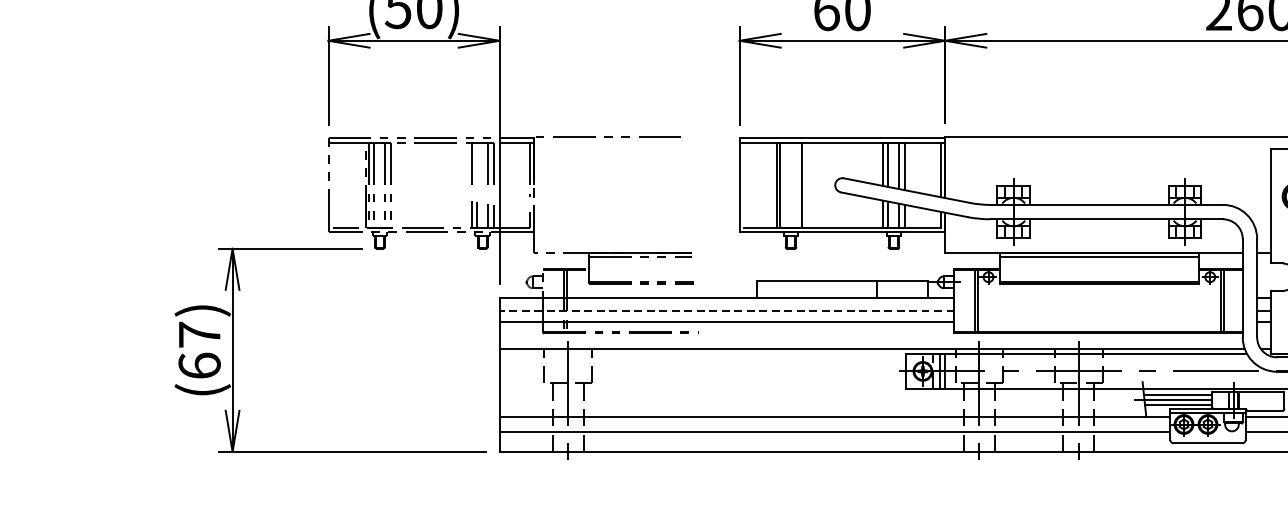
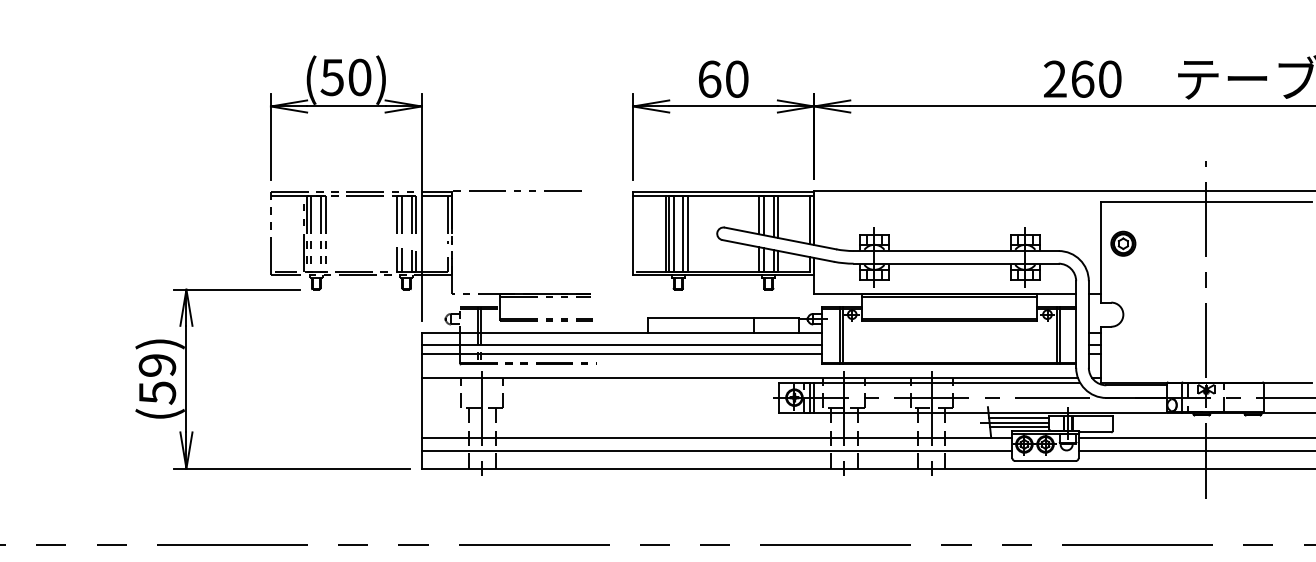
line: (476, 164) -> (401, 215), added
line: (785, 184) -> (673, 233), added
line: (796, 184) -> (683, 233), added
line: (726, 311) -> (621, 344), dashed -> solid
text: (199, 350) -> (157, 379), (67) -> (59)

